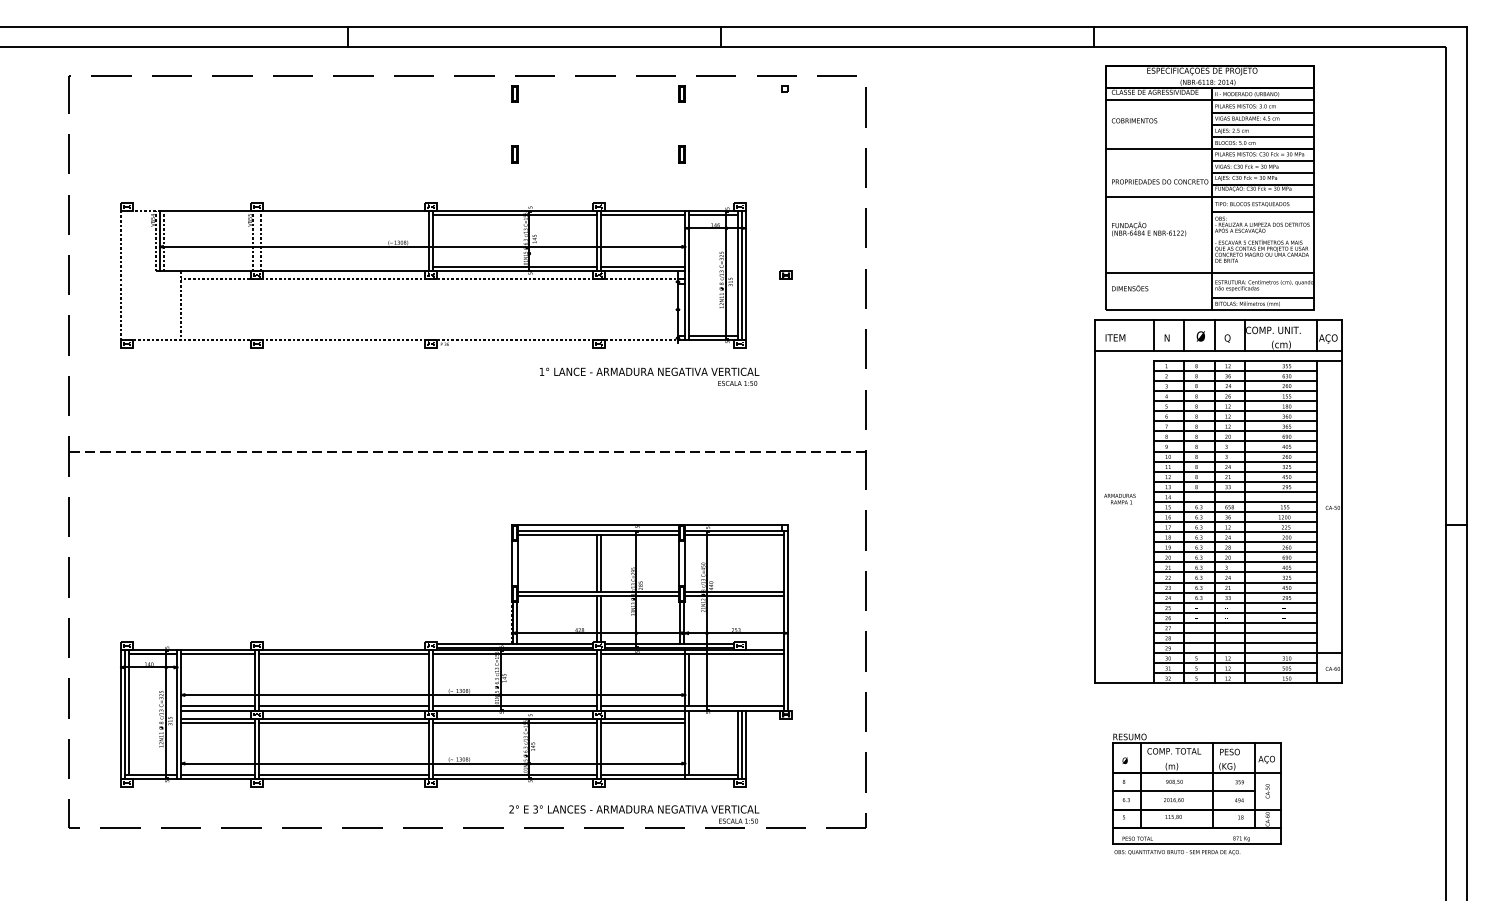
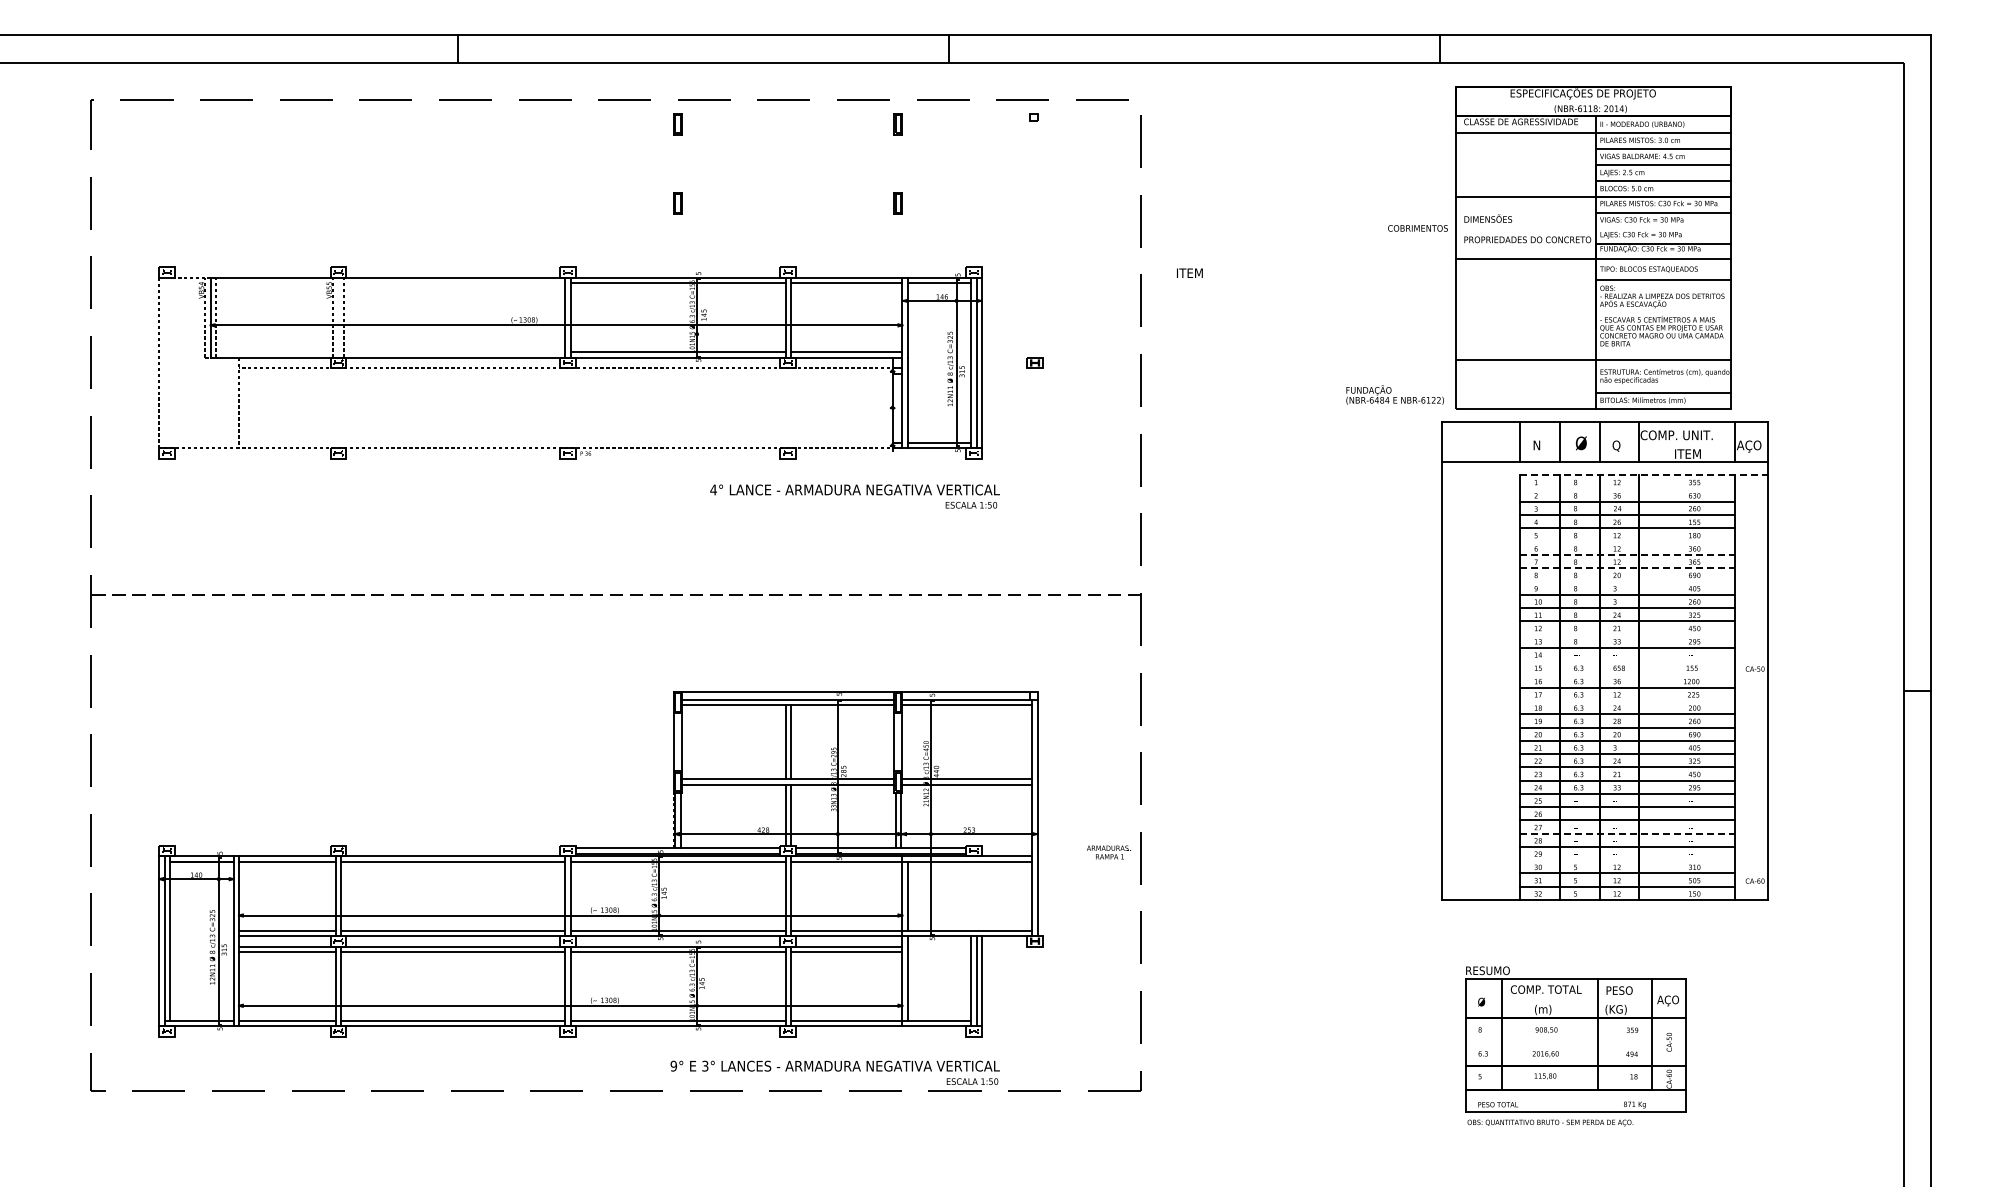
text: (1134, 120) -> (1417, 228), moved
line: (1262, 172) -> (1662, 227), removed
text: (1148, 228) -> (1394, 394), moved
text: (1130, 287) -> (1488, 218), moved
text: (1115, 337) -> (1189, 272), moved
text: (1281, 344) -> (1687, 454), (cm) -> ITEM
line: (1248, 360) -> (1643, 475), solid -> dashed
line: (1235, 370) -> (1626, 488), removed
text: (541, 371) -> (713, 489), 1° -> 4°
line: (1235, 411) -> (1626, 541), removed
line: (1235, 421) -> (1627, 555), solid -> dashed
line: (1235, 431) -> (1627, 568), solid -> dashed
line: (1235, 441) -> (1626, 581), removed
line: (1235, 481) -> (1626, 634), removed
text: (1120, 499) -> (1108, 852), moved
line: (1235, 502) -> (1626, 661), removed
line: (1235, 512) -> (1626, 674), removed
line: (1235, 531) -> (1626, 700), removed
line: (1235, 632) -> (1627, 833), solid -> dashed
line: (1248, 653) -> (1643, 860), removed
line: (1184, 791) -> (1559, 1042), removed
text: (511, 808) -> (673, 1065), 2° -> 9°

